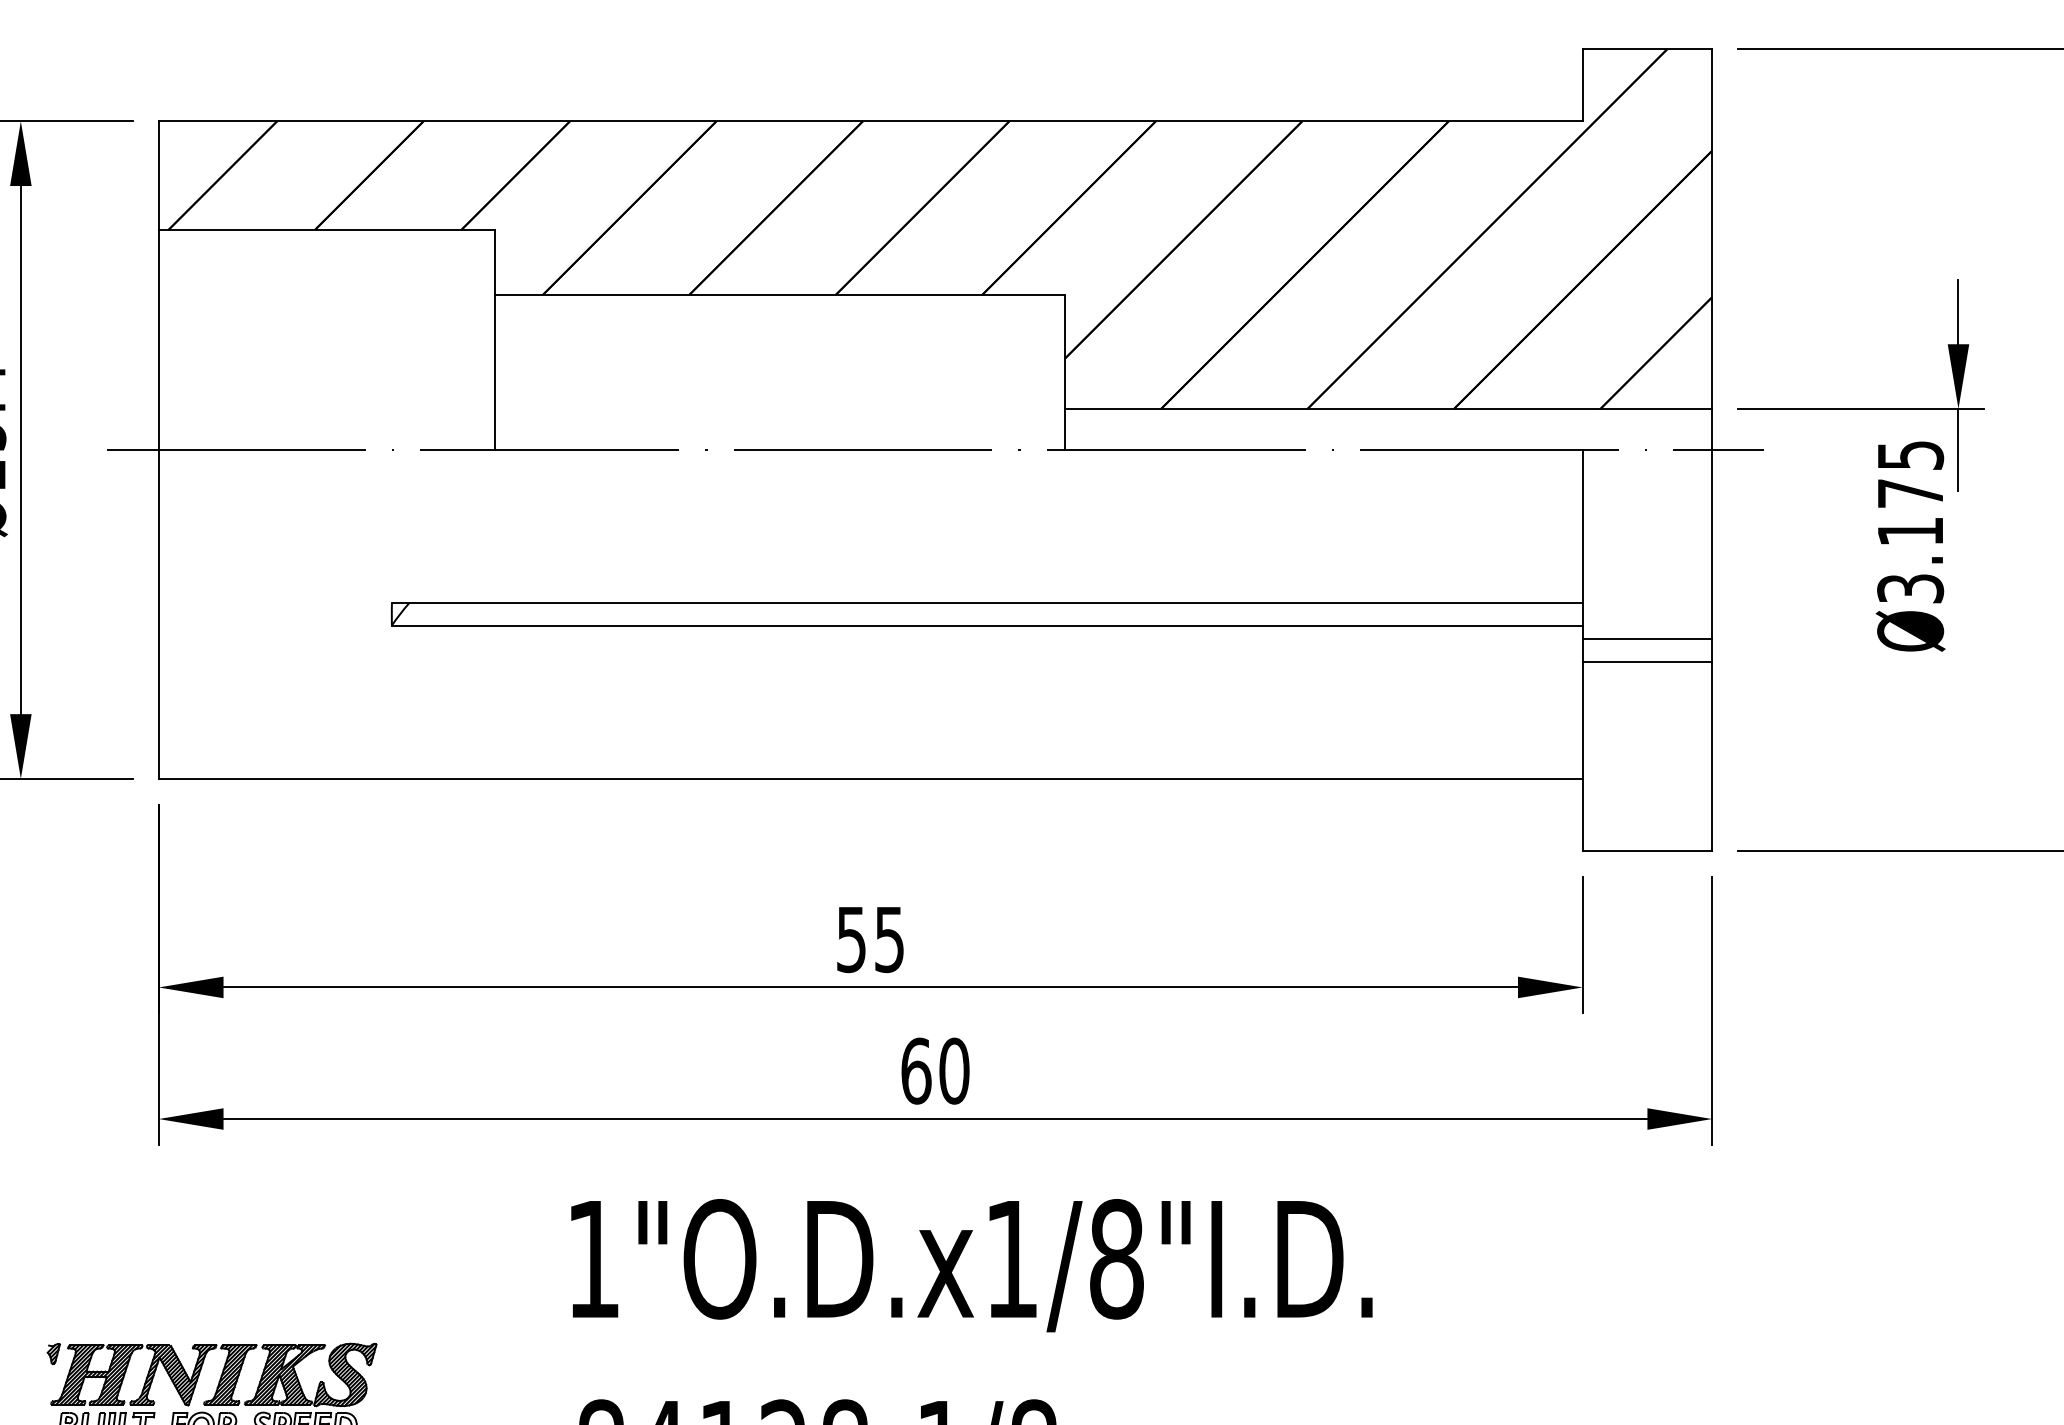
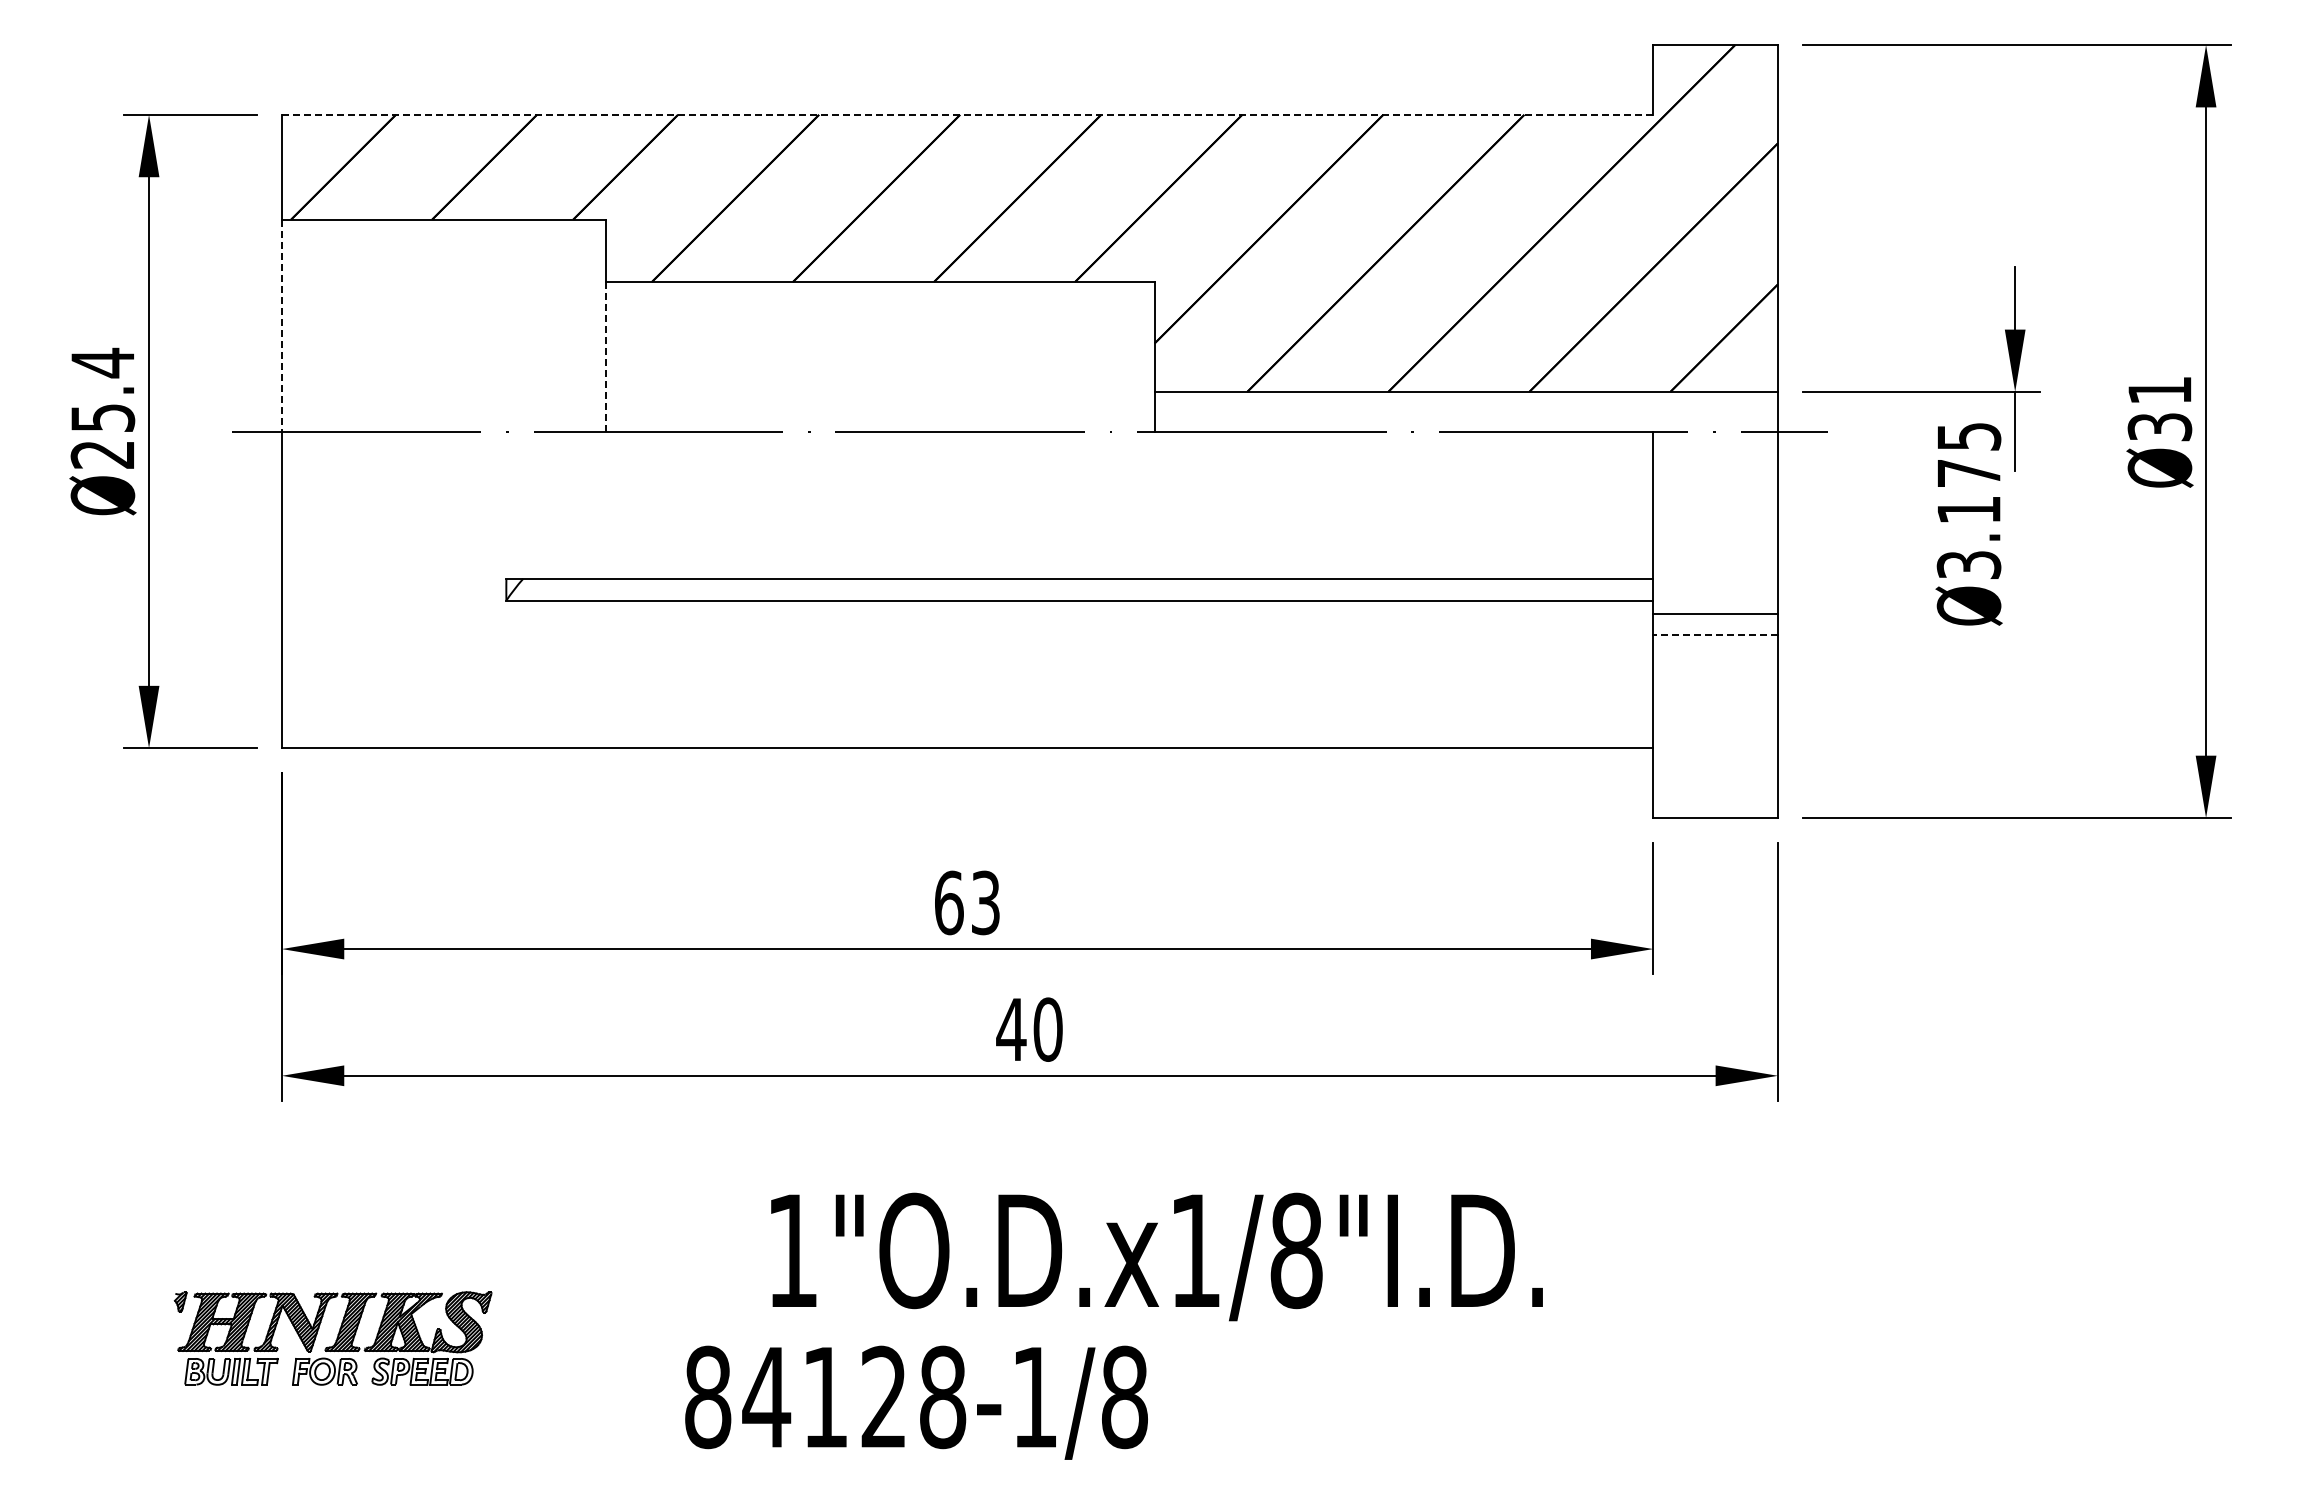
line: (870, 120) -> (967, 114), solid -> dashed
line: (158, 339) -> (281, 325), solid -> dashed
line: (495, 372) -> (606, 356), solid -> dashed
line: (1647, 661) -> (1715, 635), solid -> dashed
text: (870, 939) -> (967, 902), 55 -> 63
text: (916, 1070) -> (1011, 1029), 60 -> 40
text: (971, 1265) -> (1156, 1256), moved

